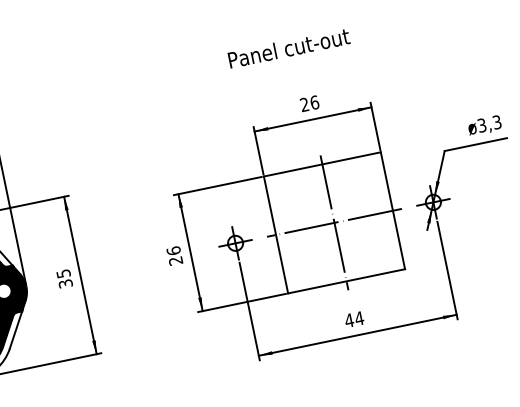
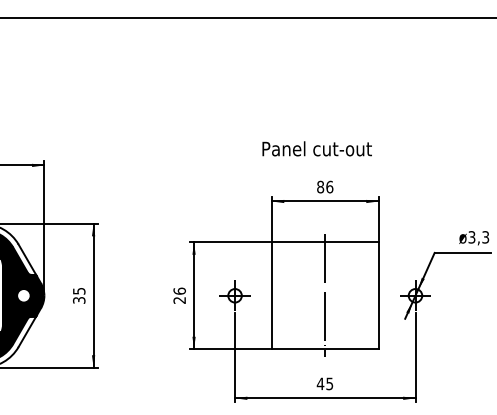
text: (288, 47) -> (316, 148), moved
text: (304, 104) -> (320, 186), 26 -> 86
line: (333, 222) -> (324, 295), removed
text: (359, 318) -> (329, 383), 44 -> 45

